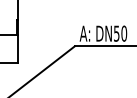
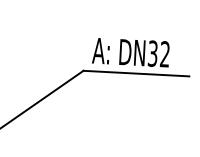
text: (120, 33) -> (159, 53), DN50 -> DN32

